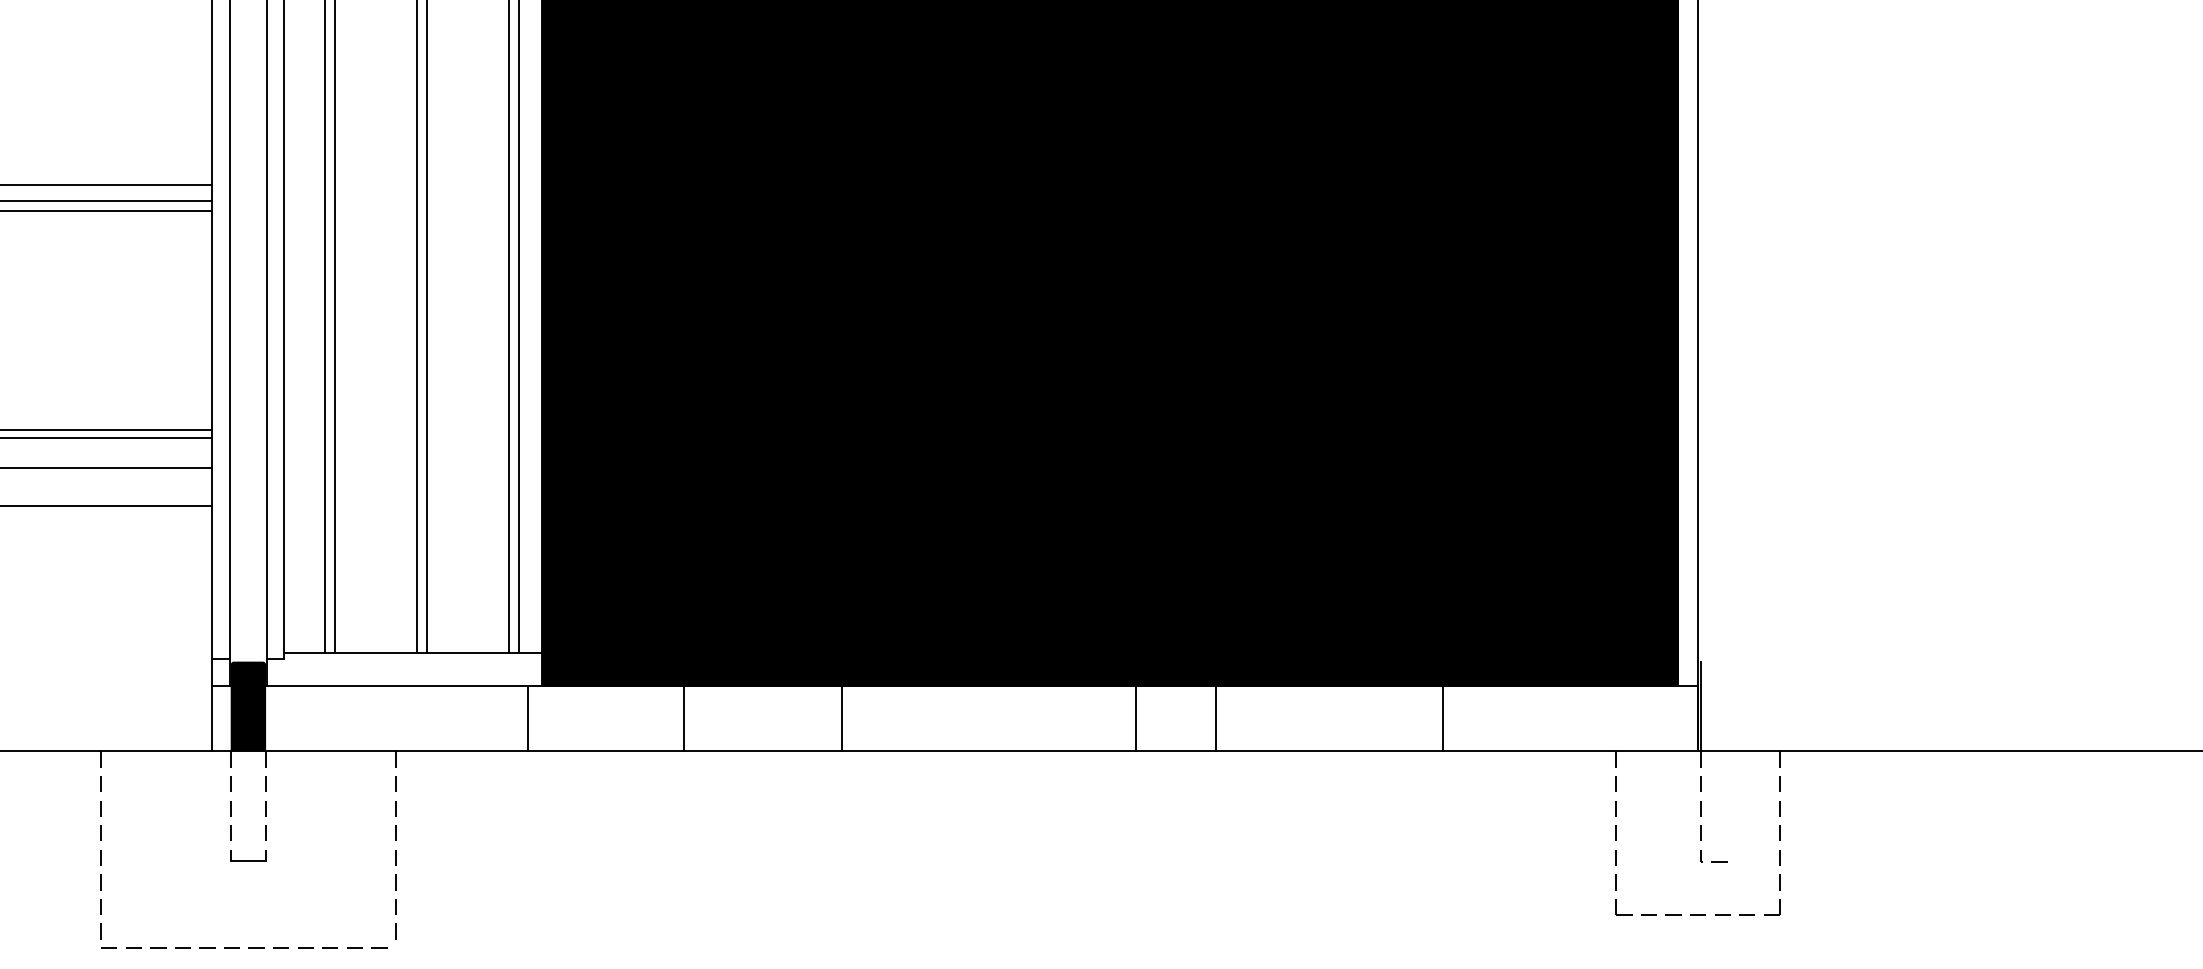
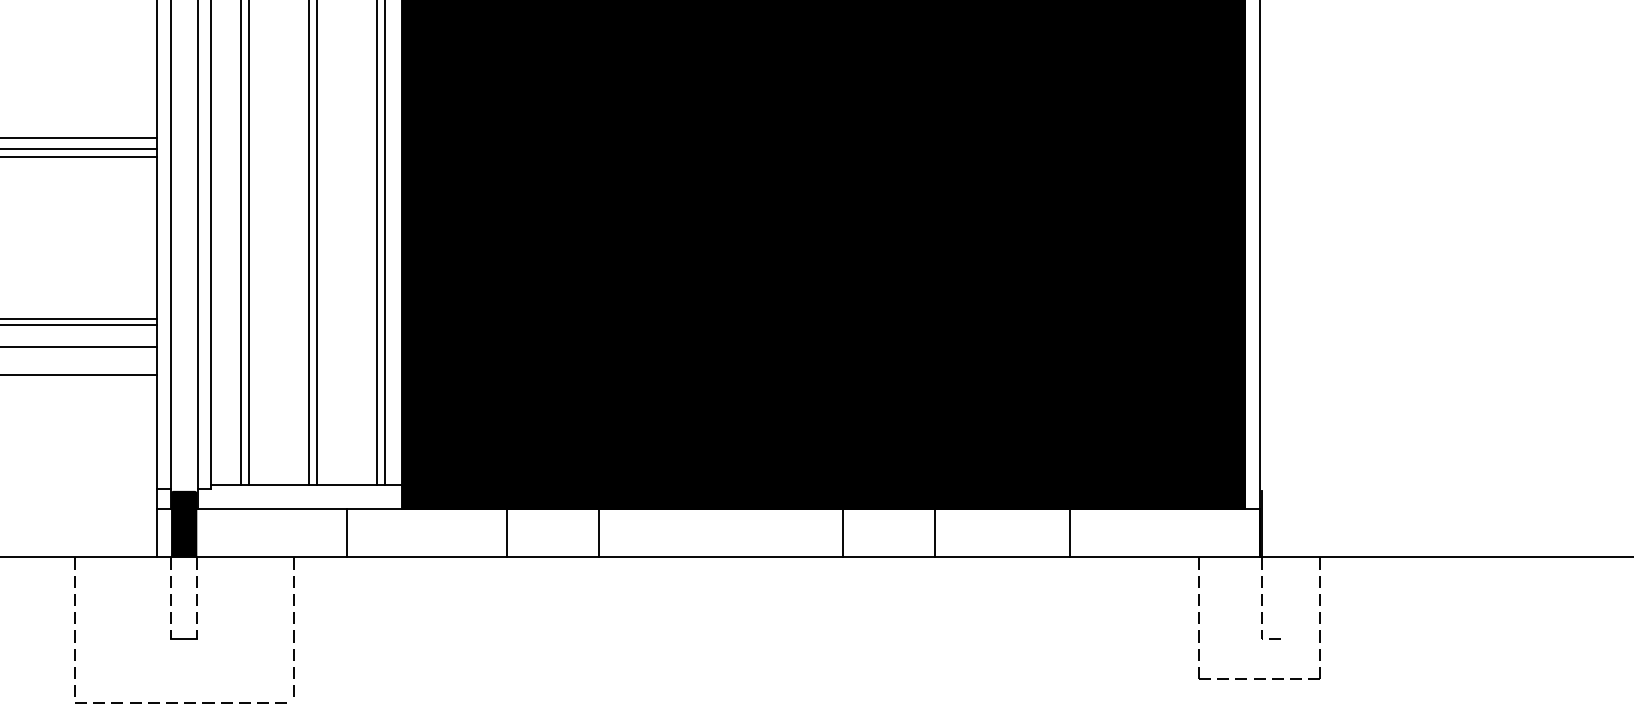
line: (527, 718) -> (346, 533), moved
line: (842, 718) -> (599, 533), moved
line: (1215, 718) -> (934, 533), moved

